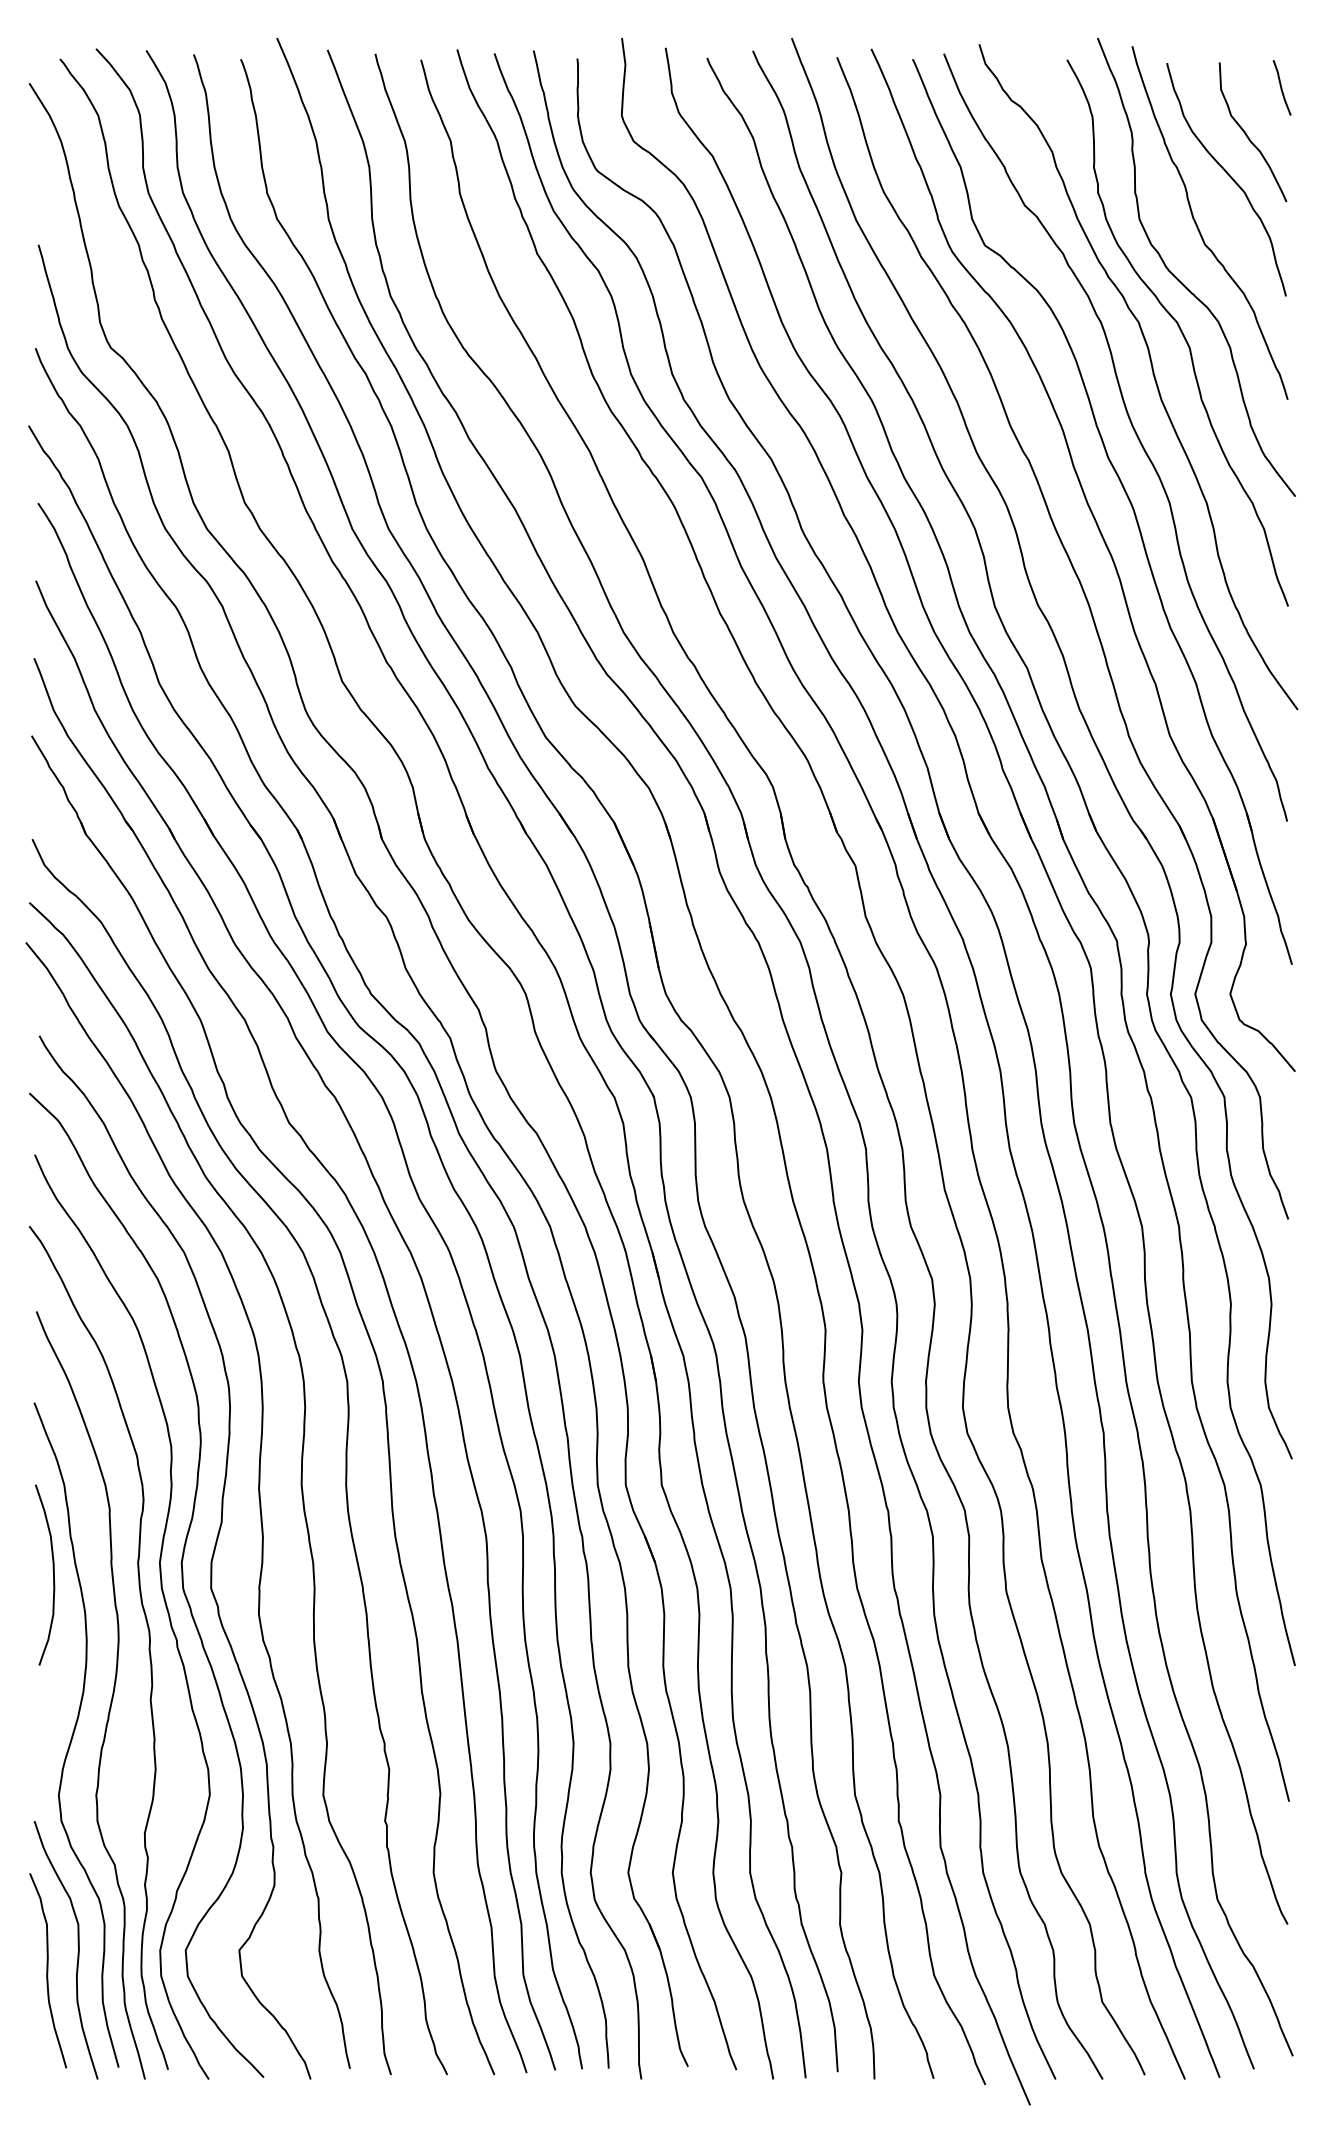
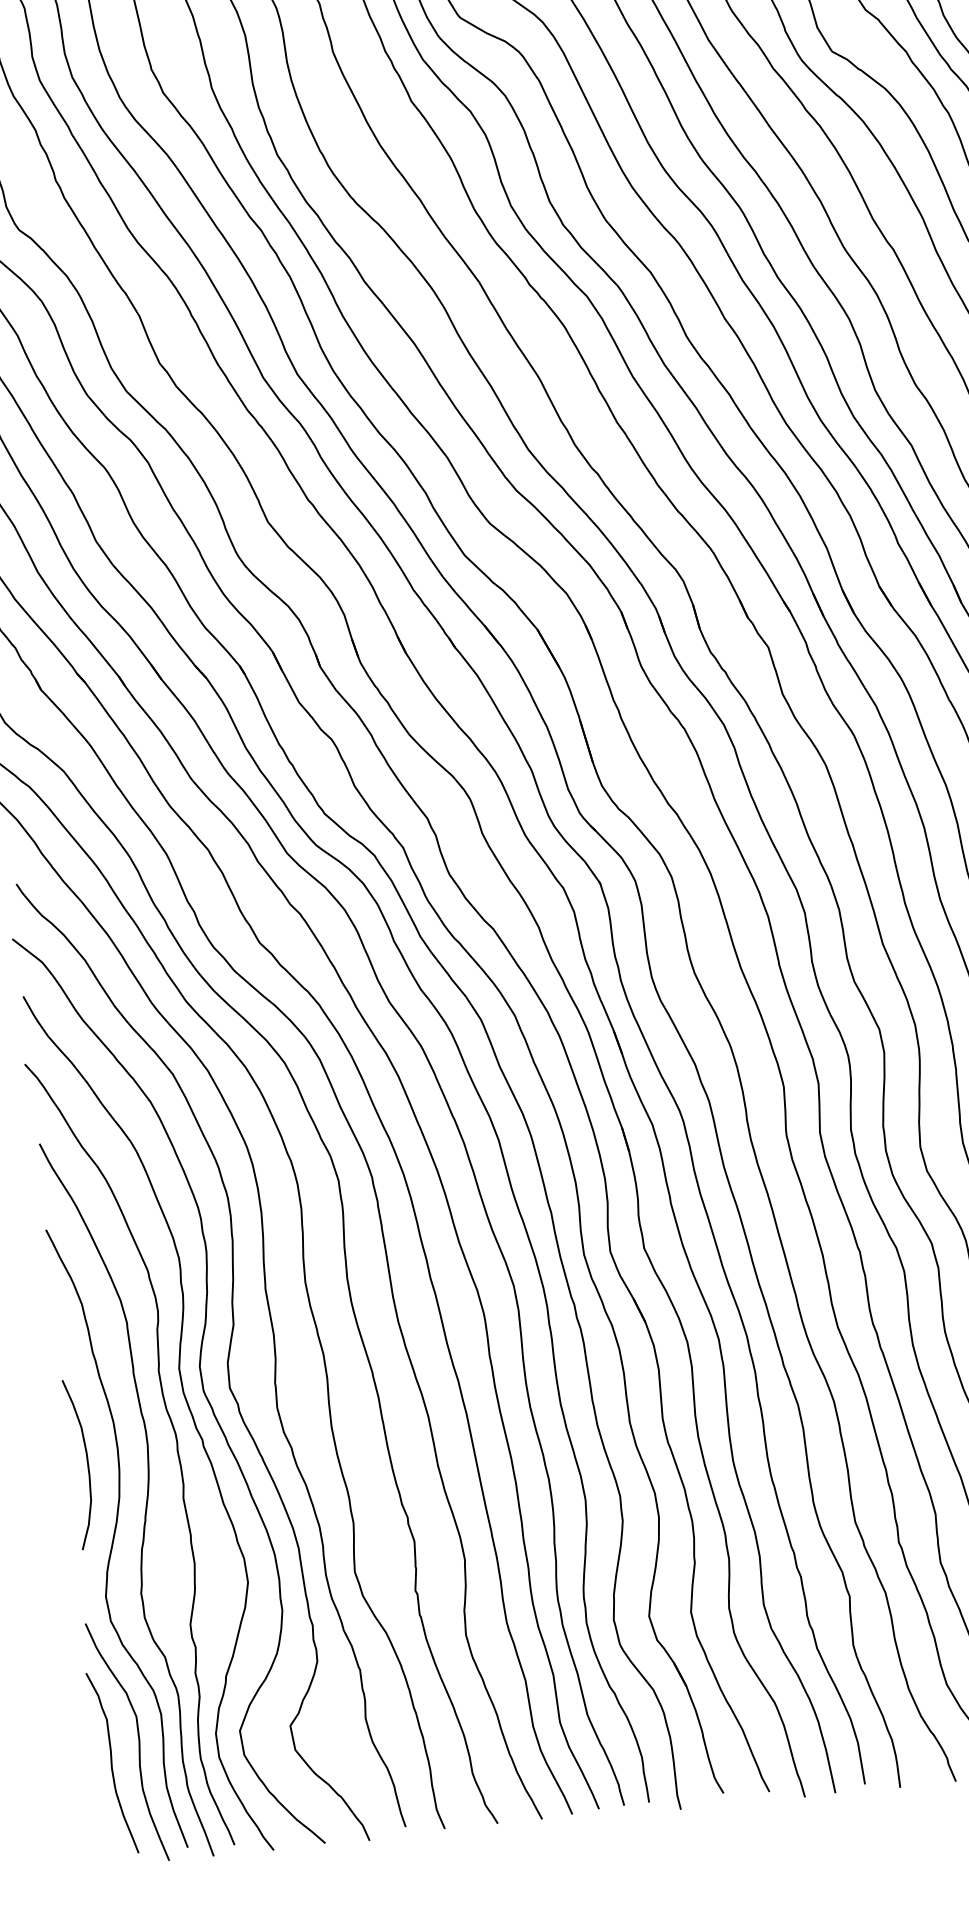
curve: (53, 1574) -> (87, 1463), moved

